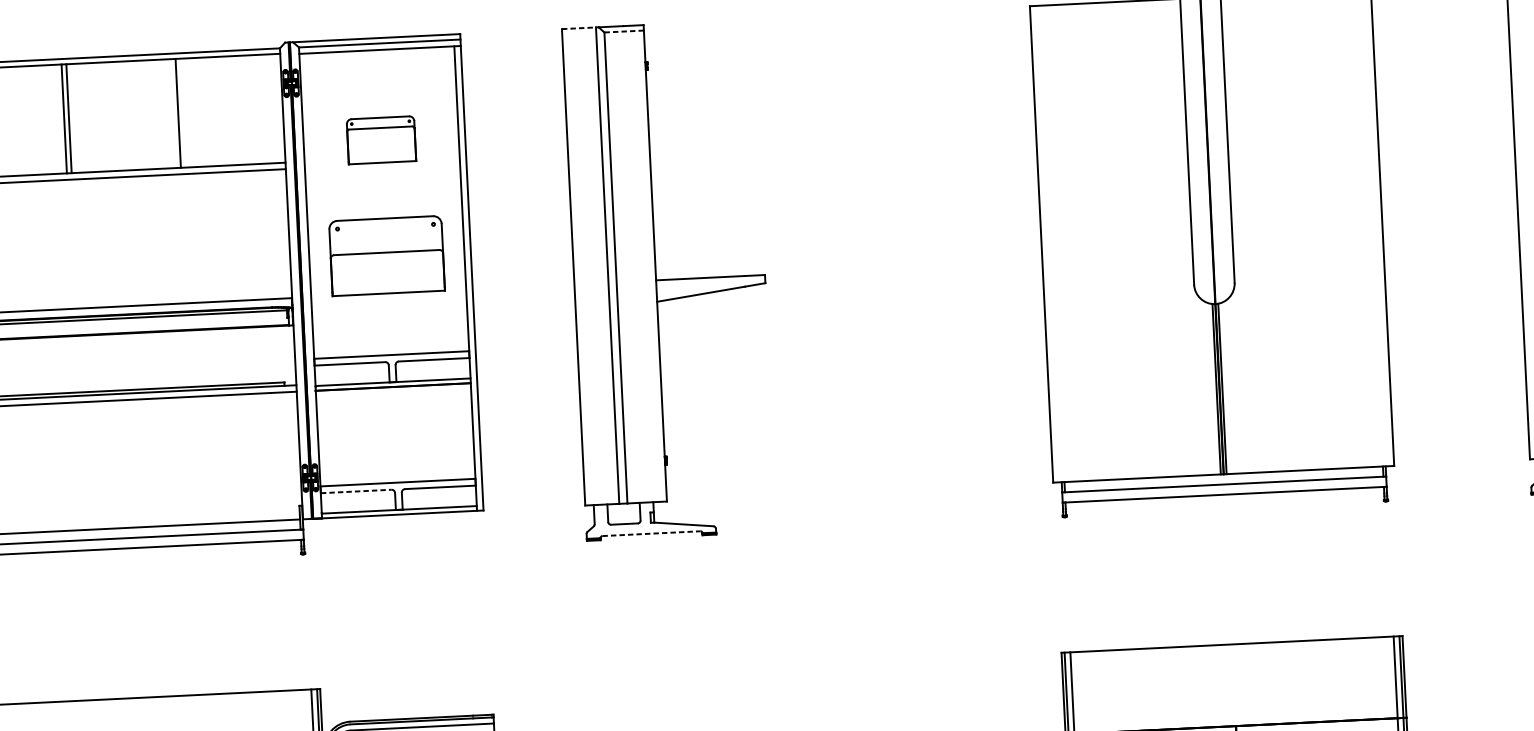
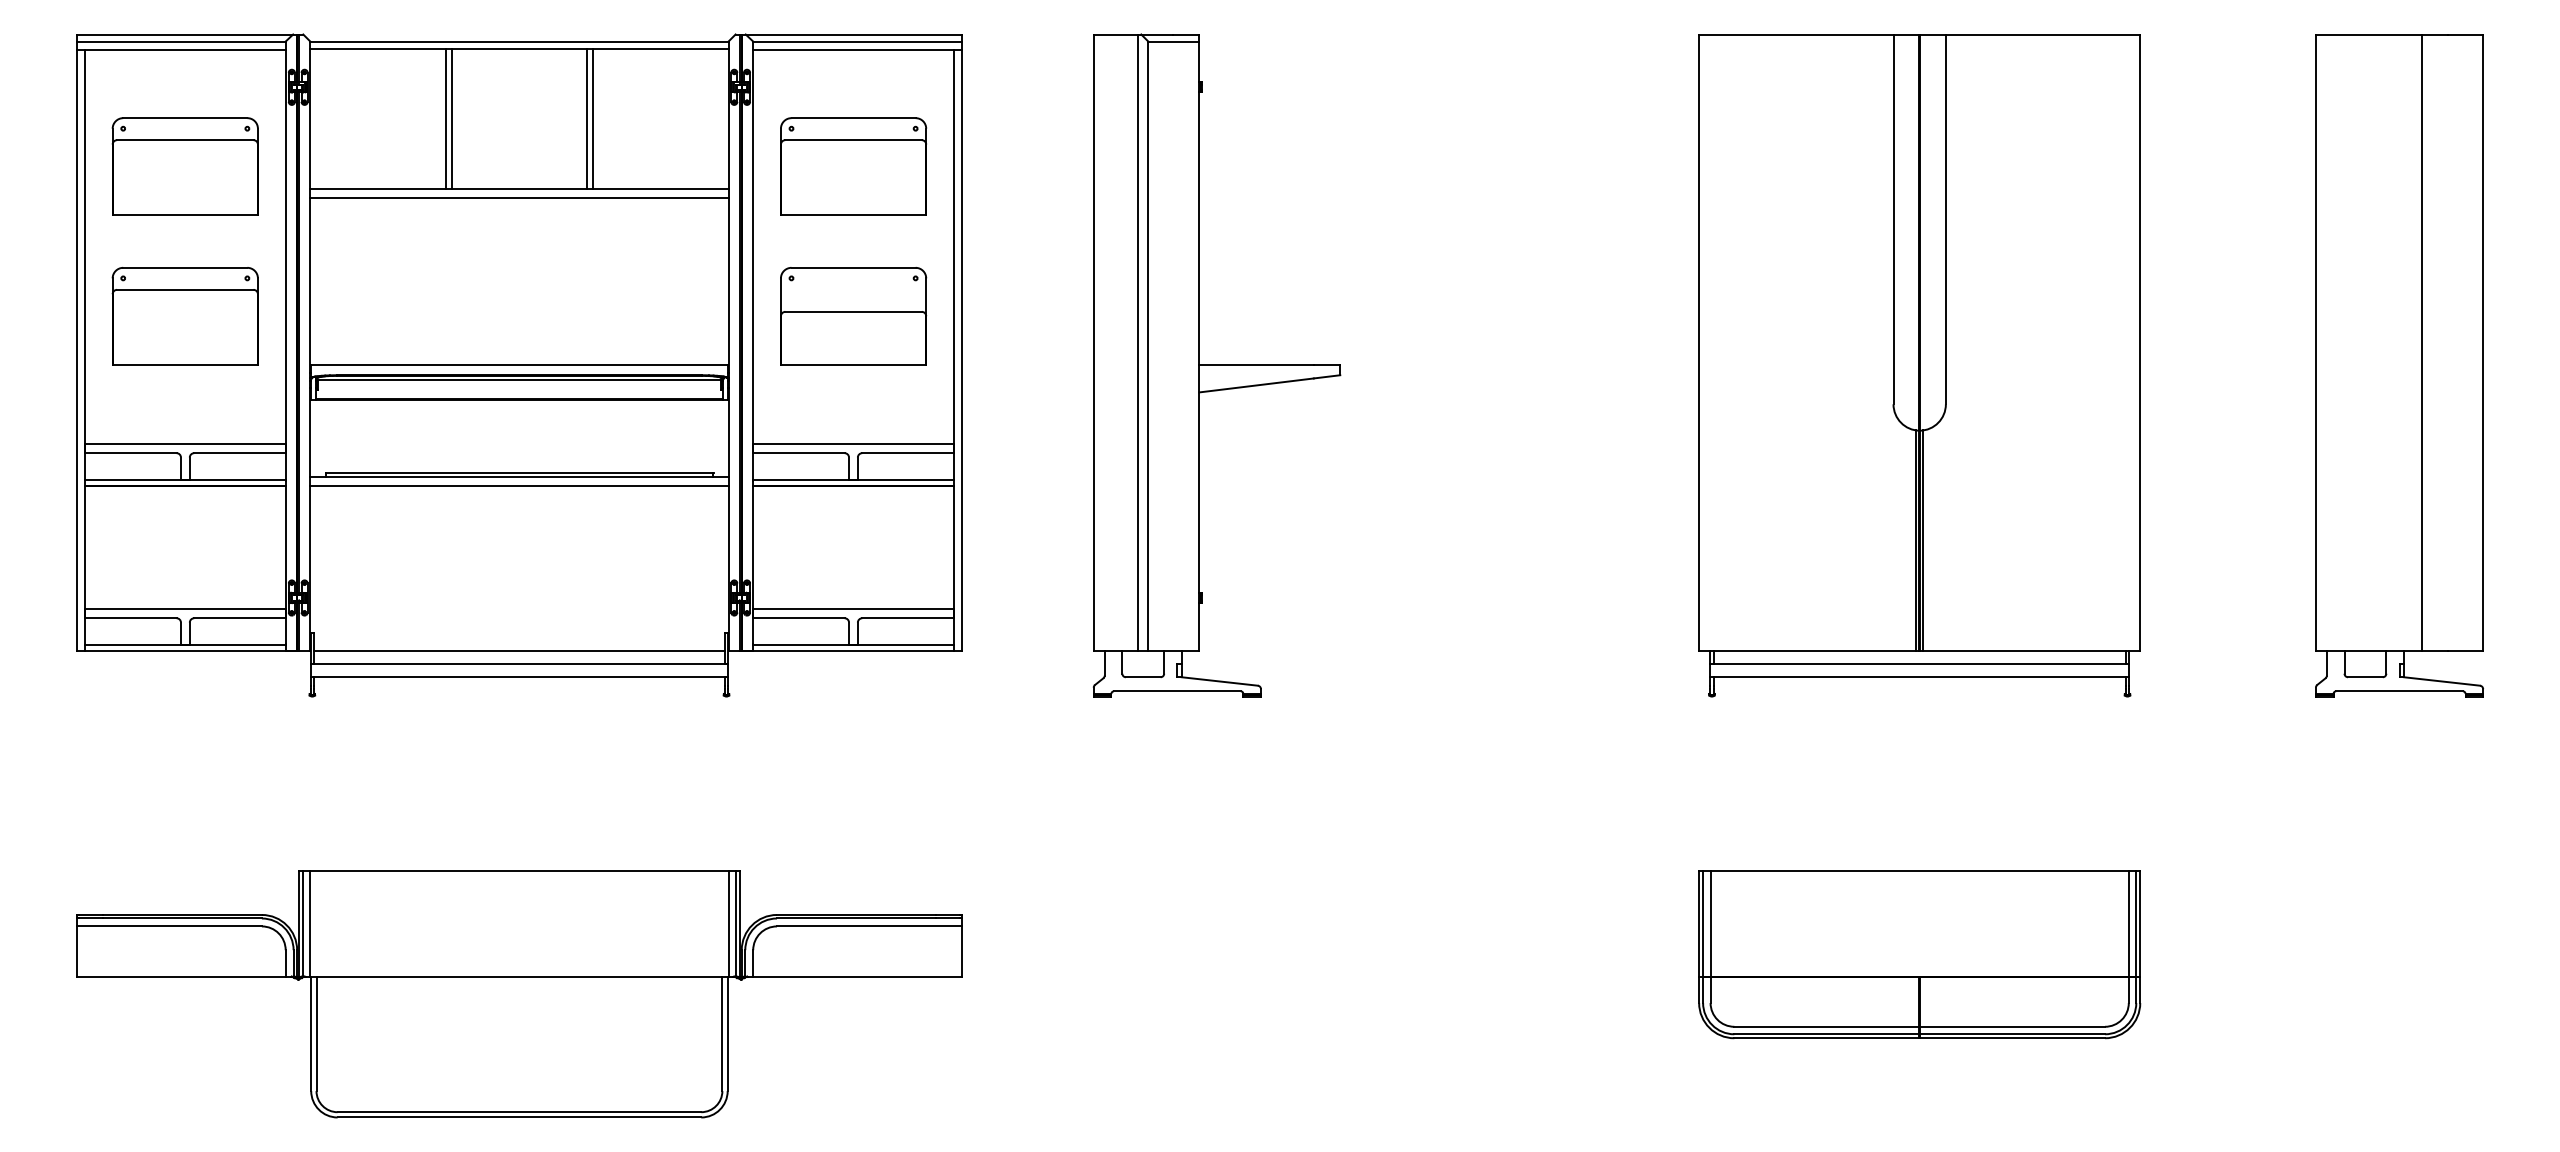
line: (579, 28) -> (1116, 34), dashed -> solid
line: (623, 31) -> (1173, 41), dashed -> solid
line: (173, 113) -> (587, 118), added
part: (381, 140) -> (853, 166), size x1.67
line: (355, 491) -> (798, 618), dashed -> solid
line: (651, 533) -> (1177, 691), dashed -> solid

